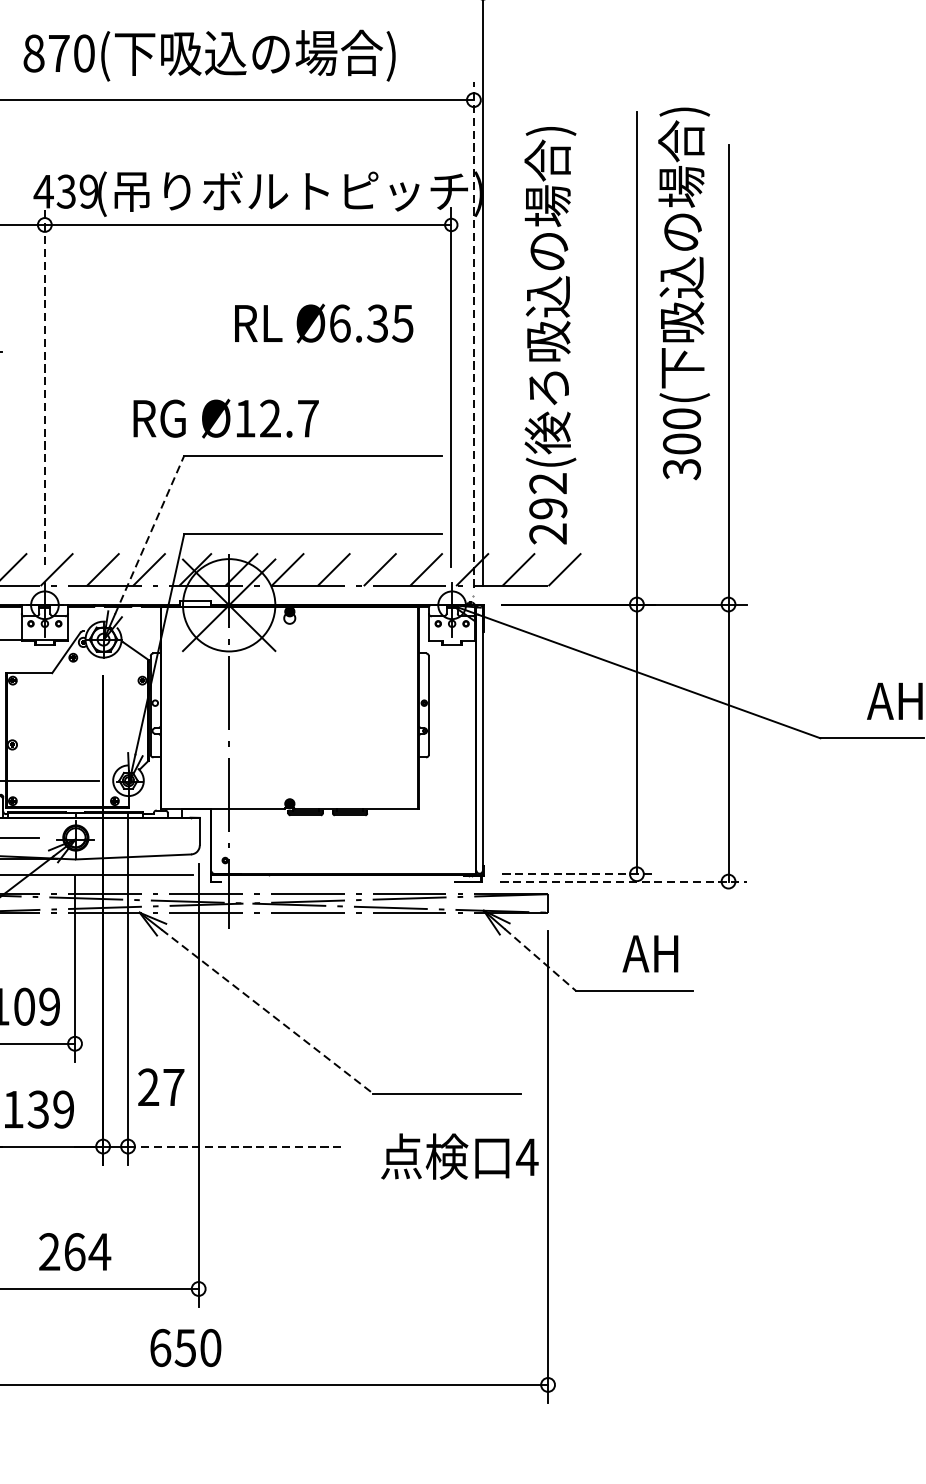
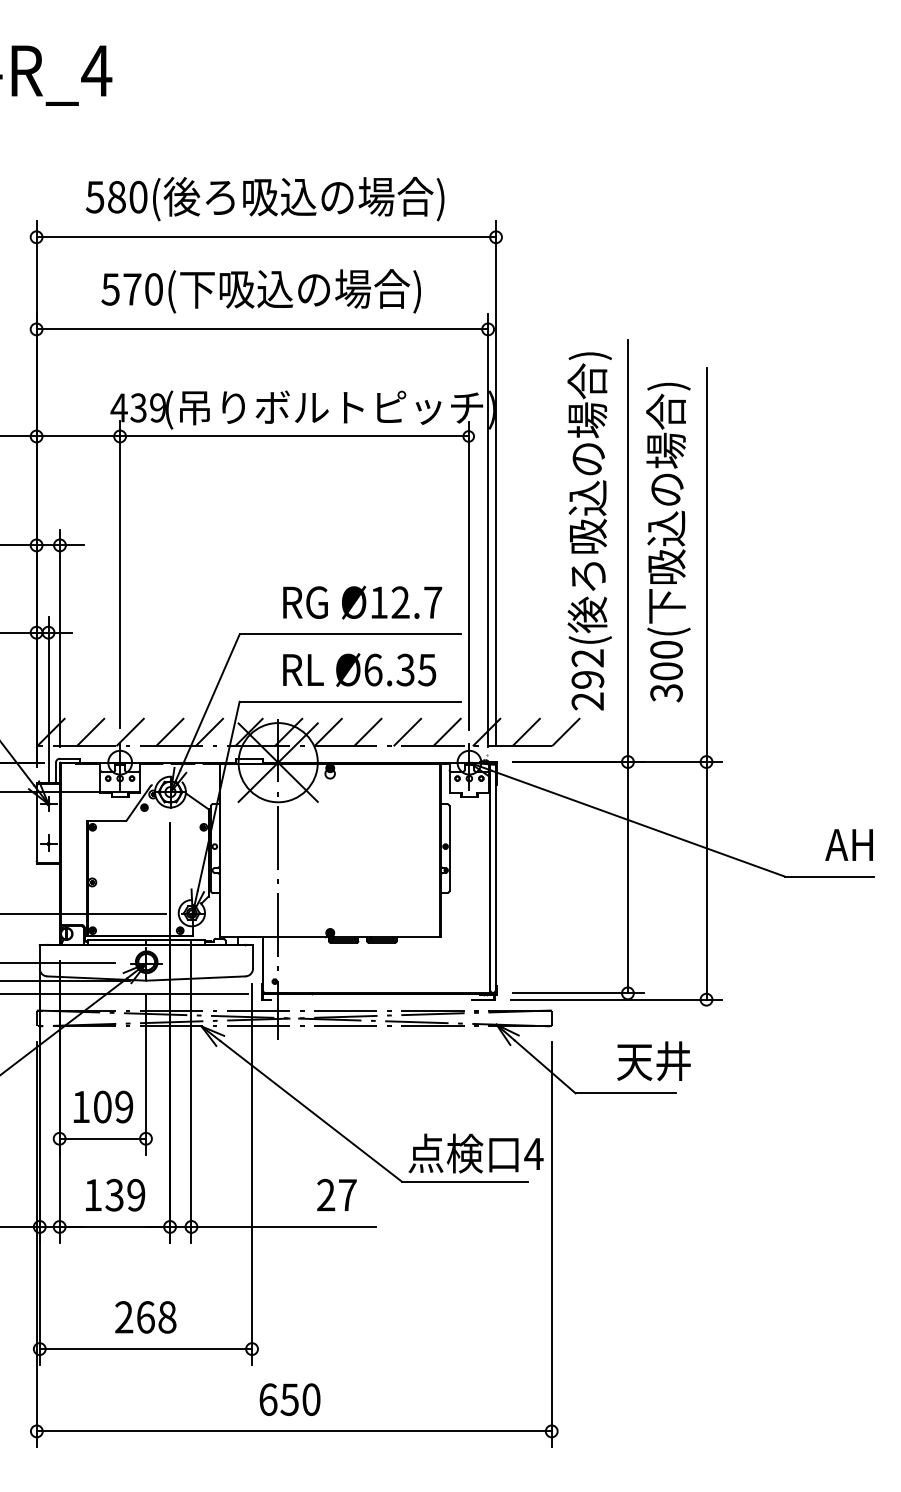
text: (33, 53) -> (110, 289), 870( -> 570(
text: (684, 293) -> (668, 542), moved
text: (323, 322) -> (359, 669), moved
line: (474, 334) -> (488, 530), dashed -> solid
text: (550, 335) -> (589, 531), moved
line: (45, 385) -> (120, 574), dashed -> solid
text: (226, 418) -> (362, 602), moved
line: (150, 533) -> (210, 701), dashed -> solid
line: (579, 874) -> (578, 993), dashed -> solid
line: (623, 881) -> (616, 999), dashed -> solid
text: (665, 953) -> (652, 1061), AH -> 天井
line: (540, 960) -> (545, 1067), dashed -> solid
line: (267, 1011) -> (311, 1111), dashed -> solid
text: (160, 1086) -> (336, 1194), moved
line: (236, 1146) -> (284, 1226), dashed -> solid
text: (459, 1156) -> (475, 1153), moved
text: (100, 1252) -> (167, 1317), 264 -> 268
text: (185, 1347) -> (289, 1399), moved

